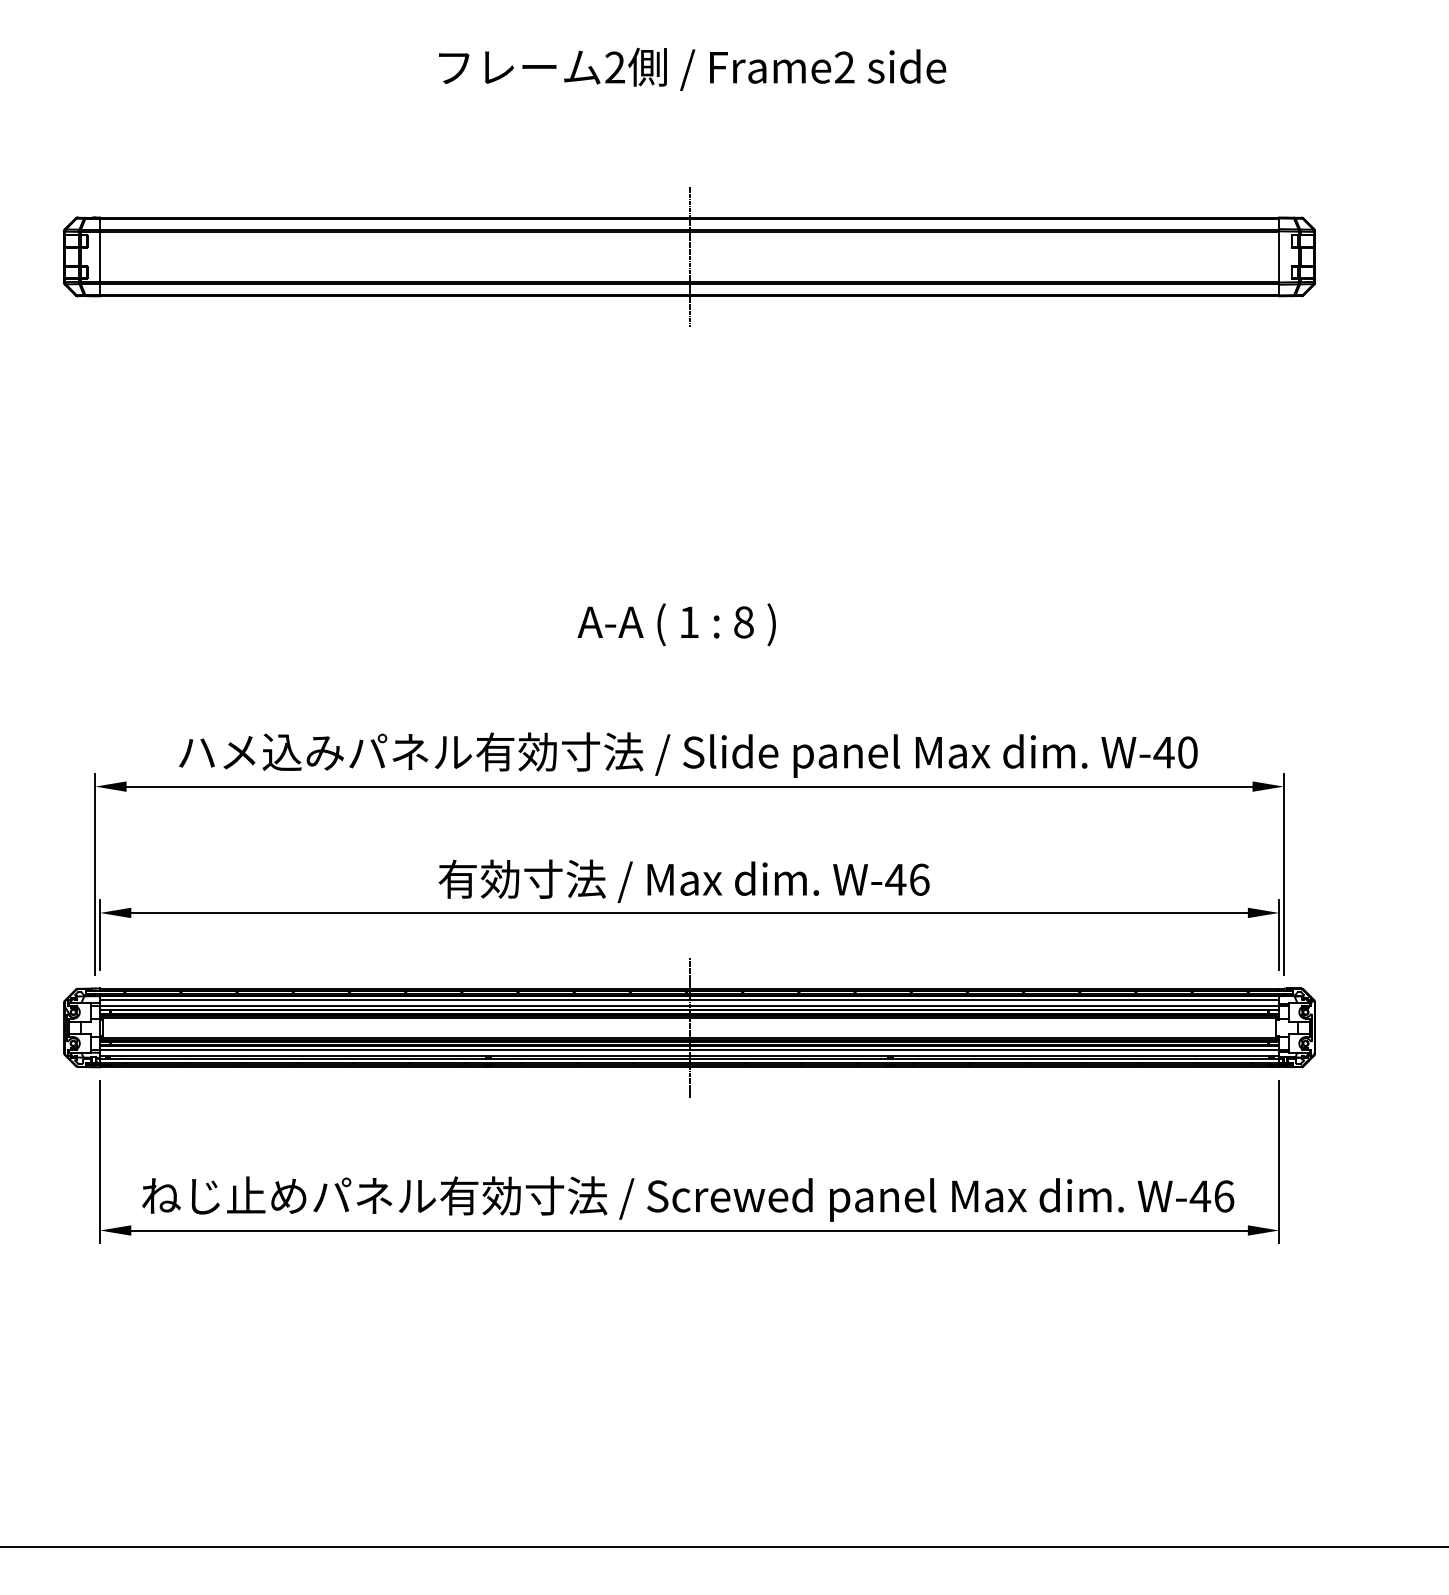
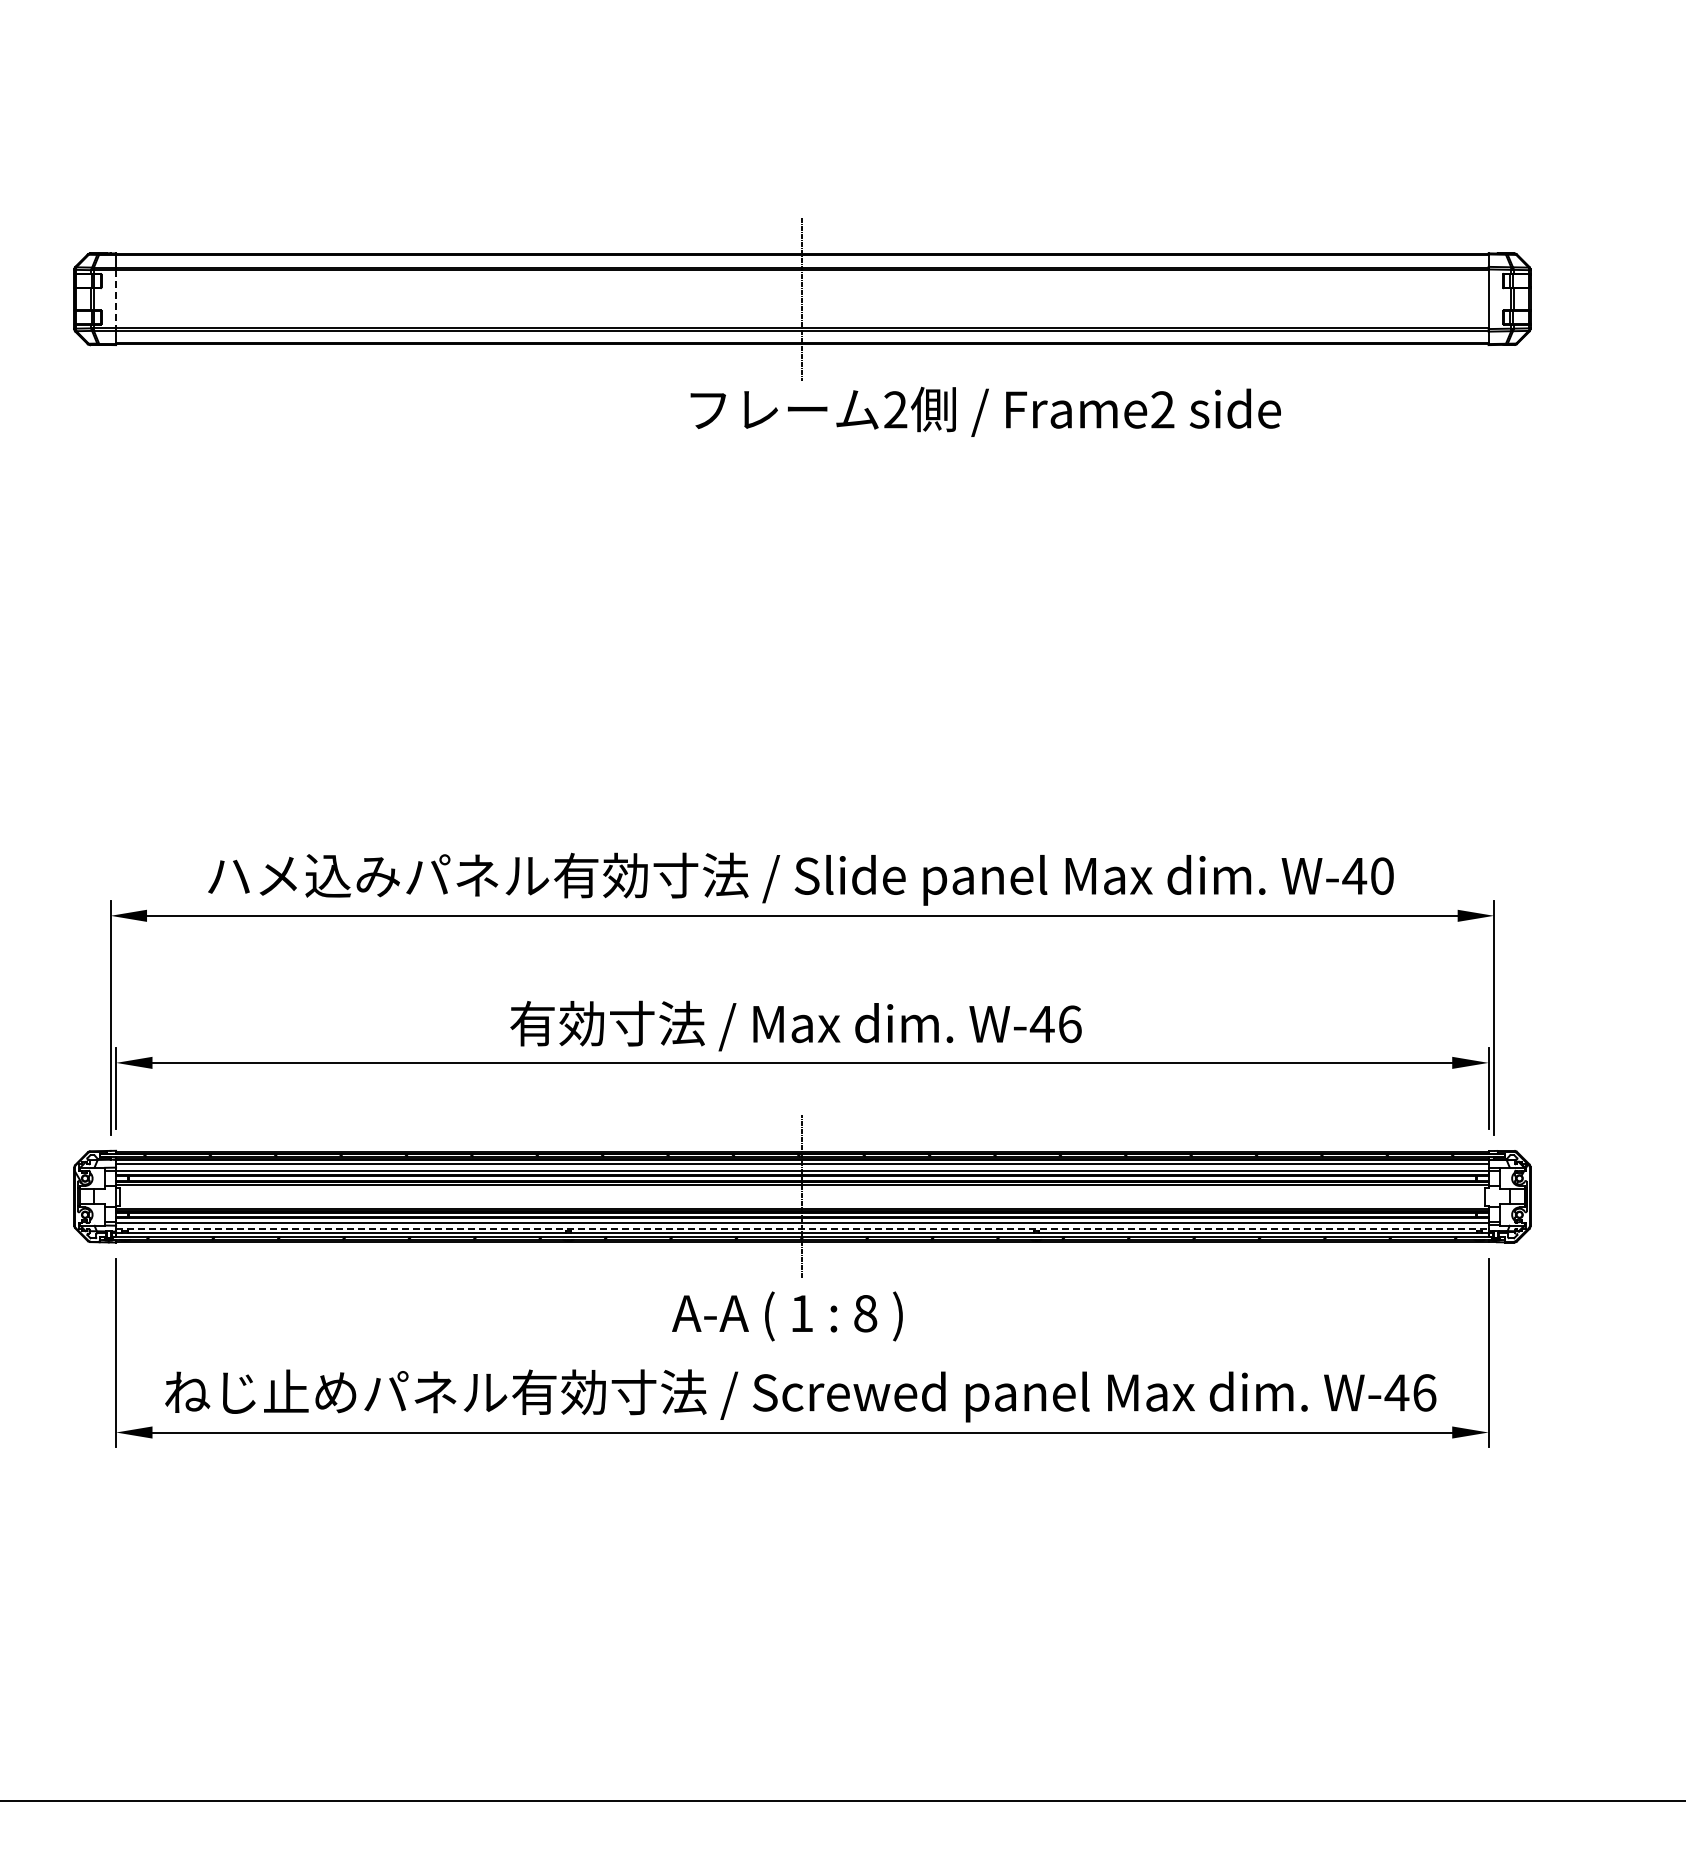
text: (692, 68) -> (985, 411), moved
line: (100, 257) -> (116, 299), solid -> dashed
text: (676, 624) -> (787, 1316), moved
line: (689, 1055) -> (802, 1228), solid -> dashed

